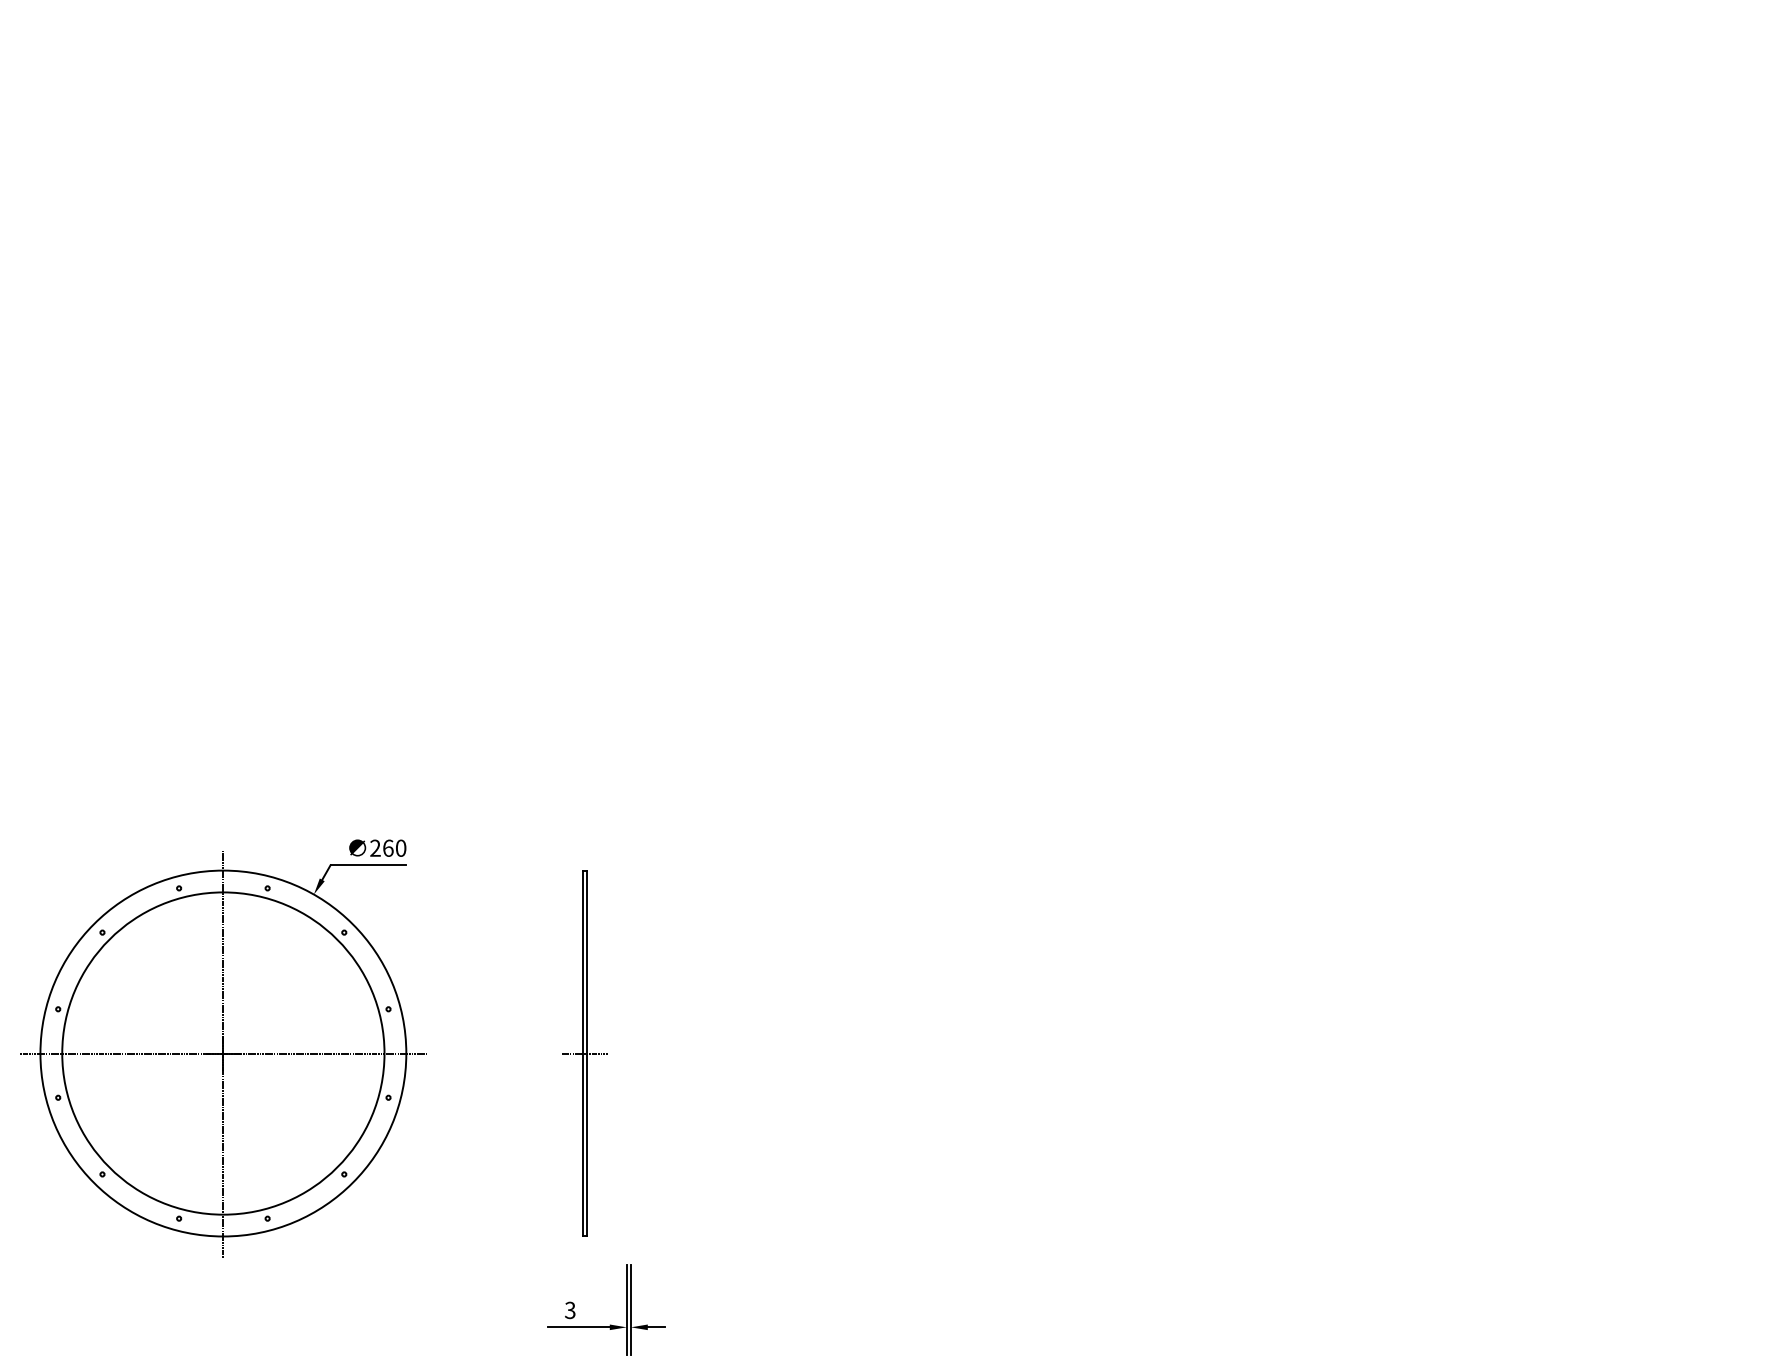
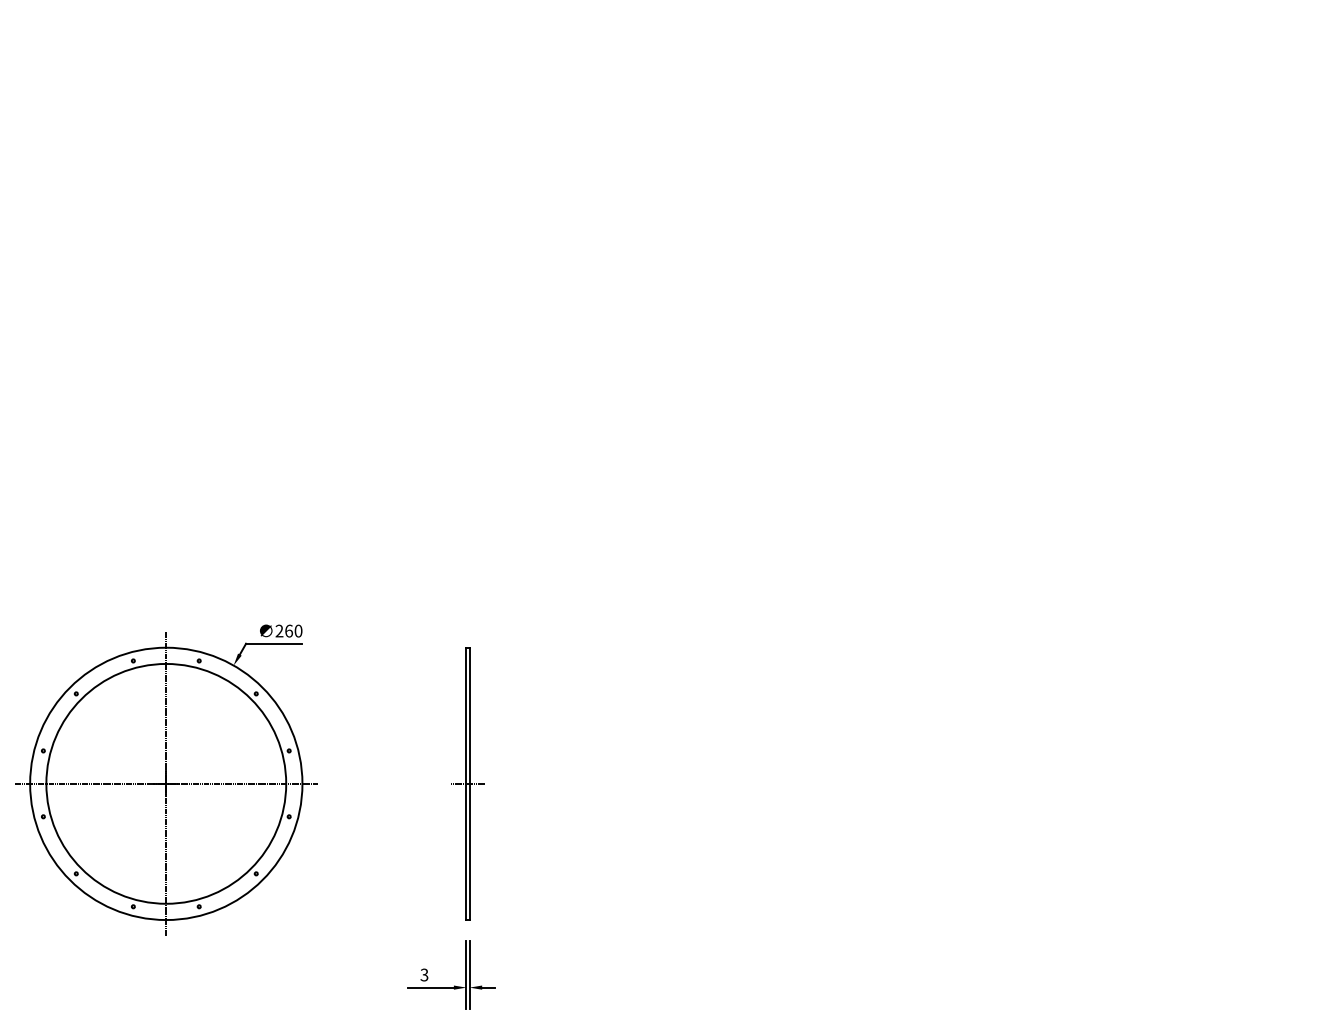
part: (584, 1053) -> (467, 783), moved

